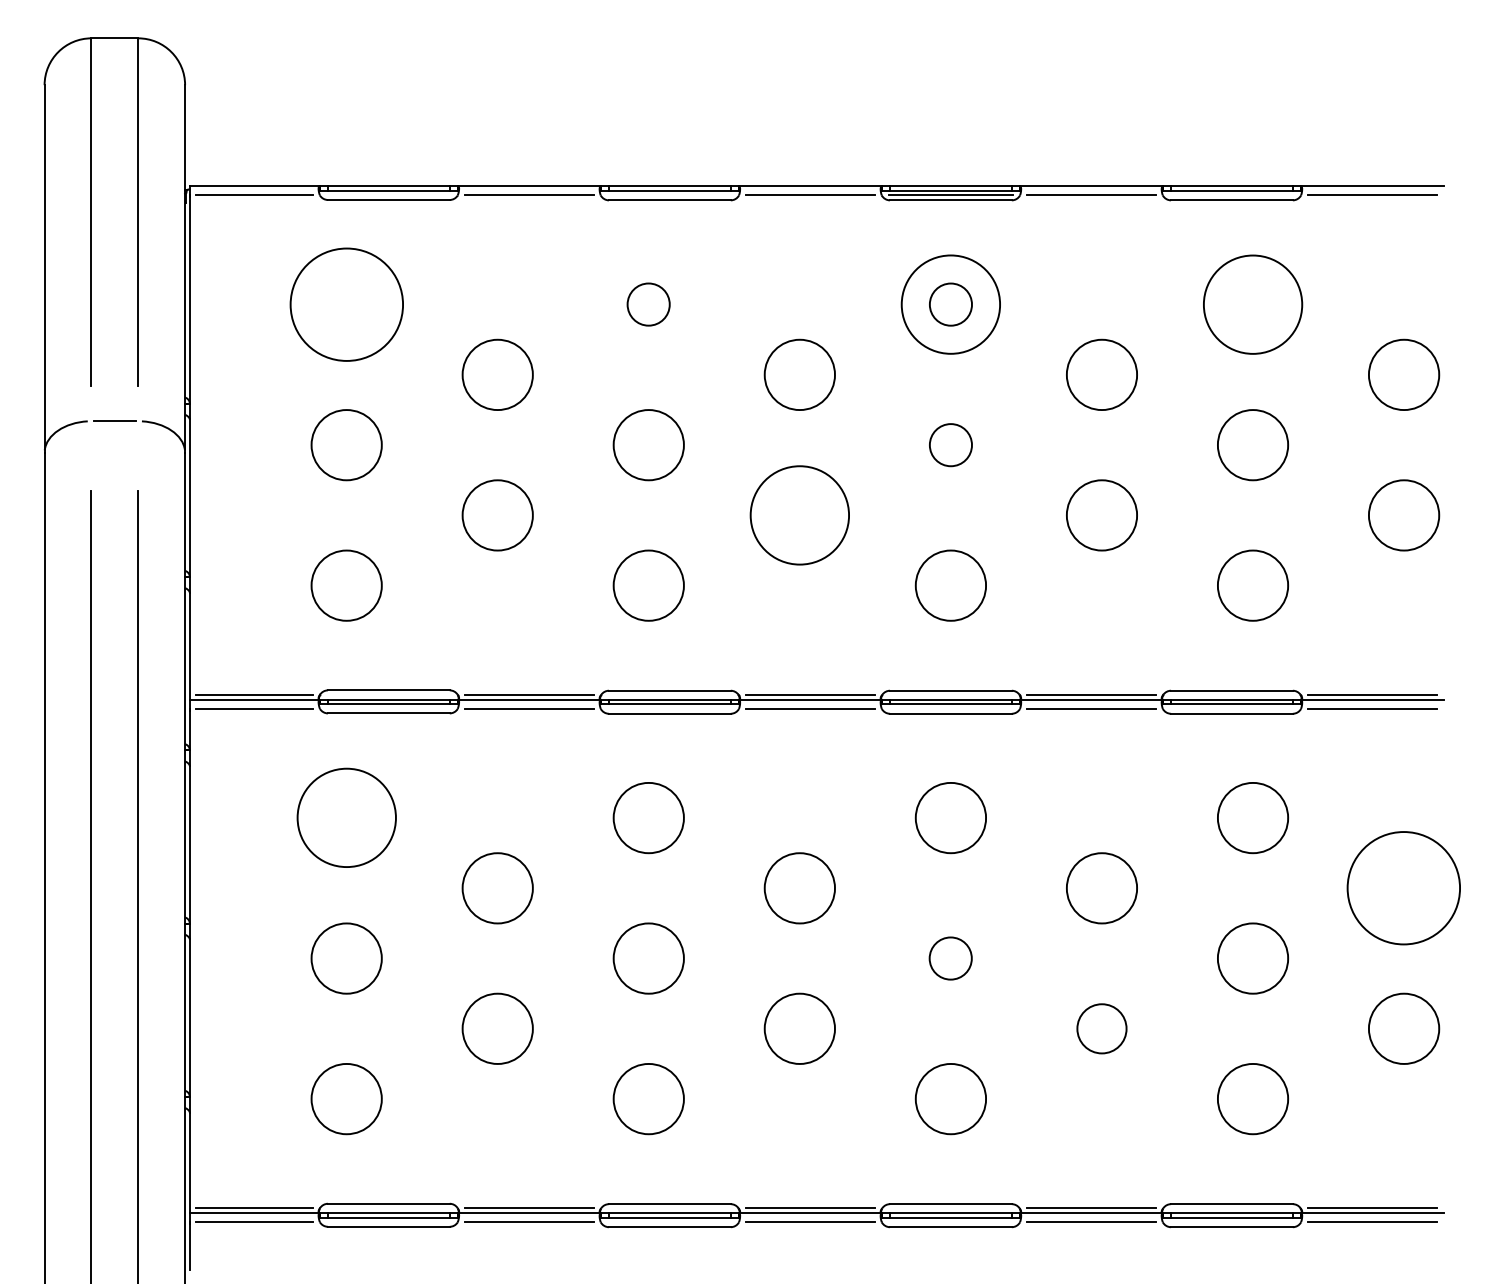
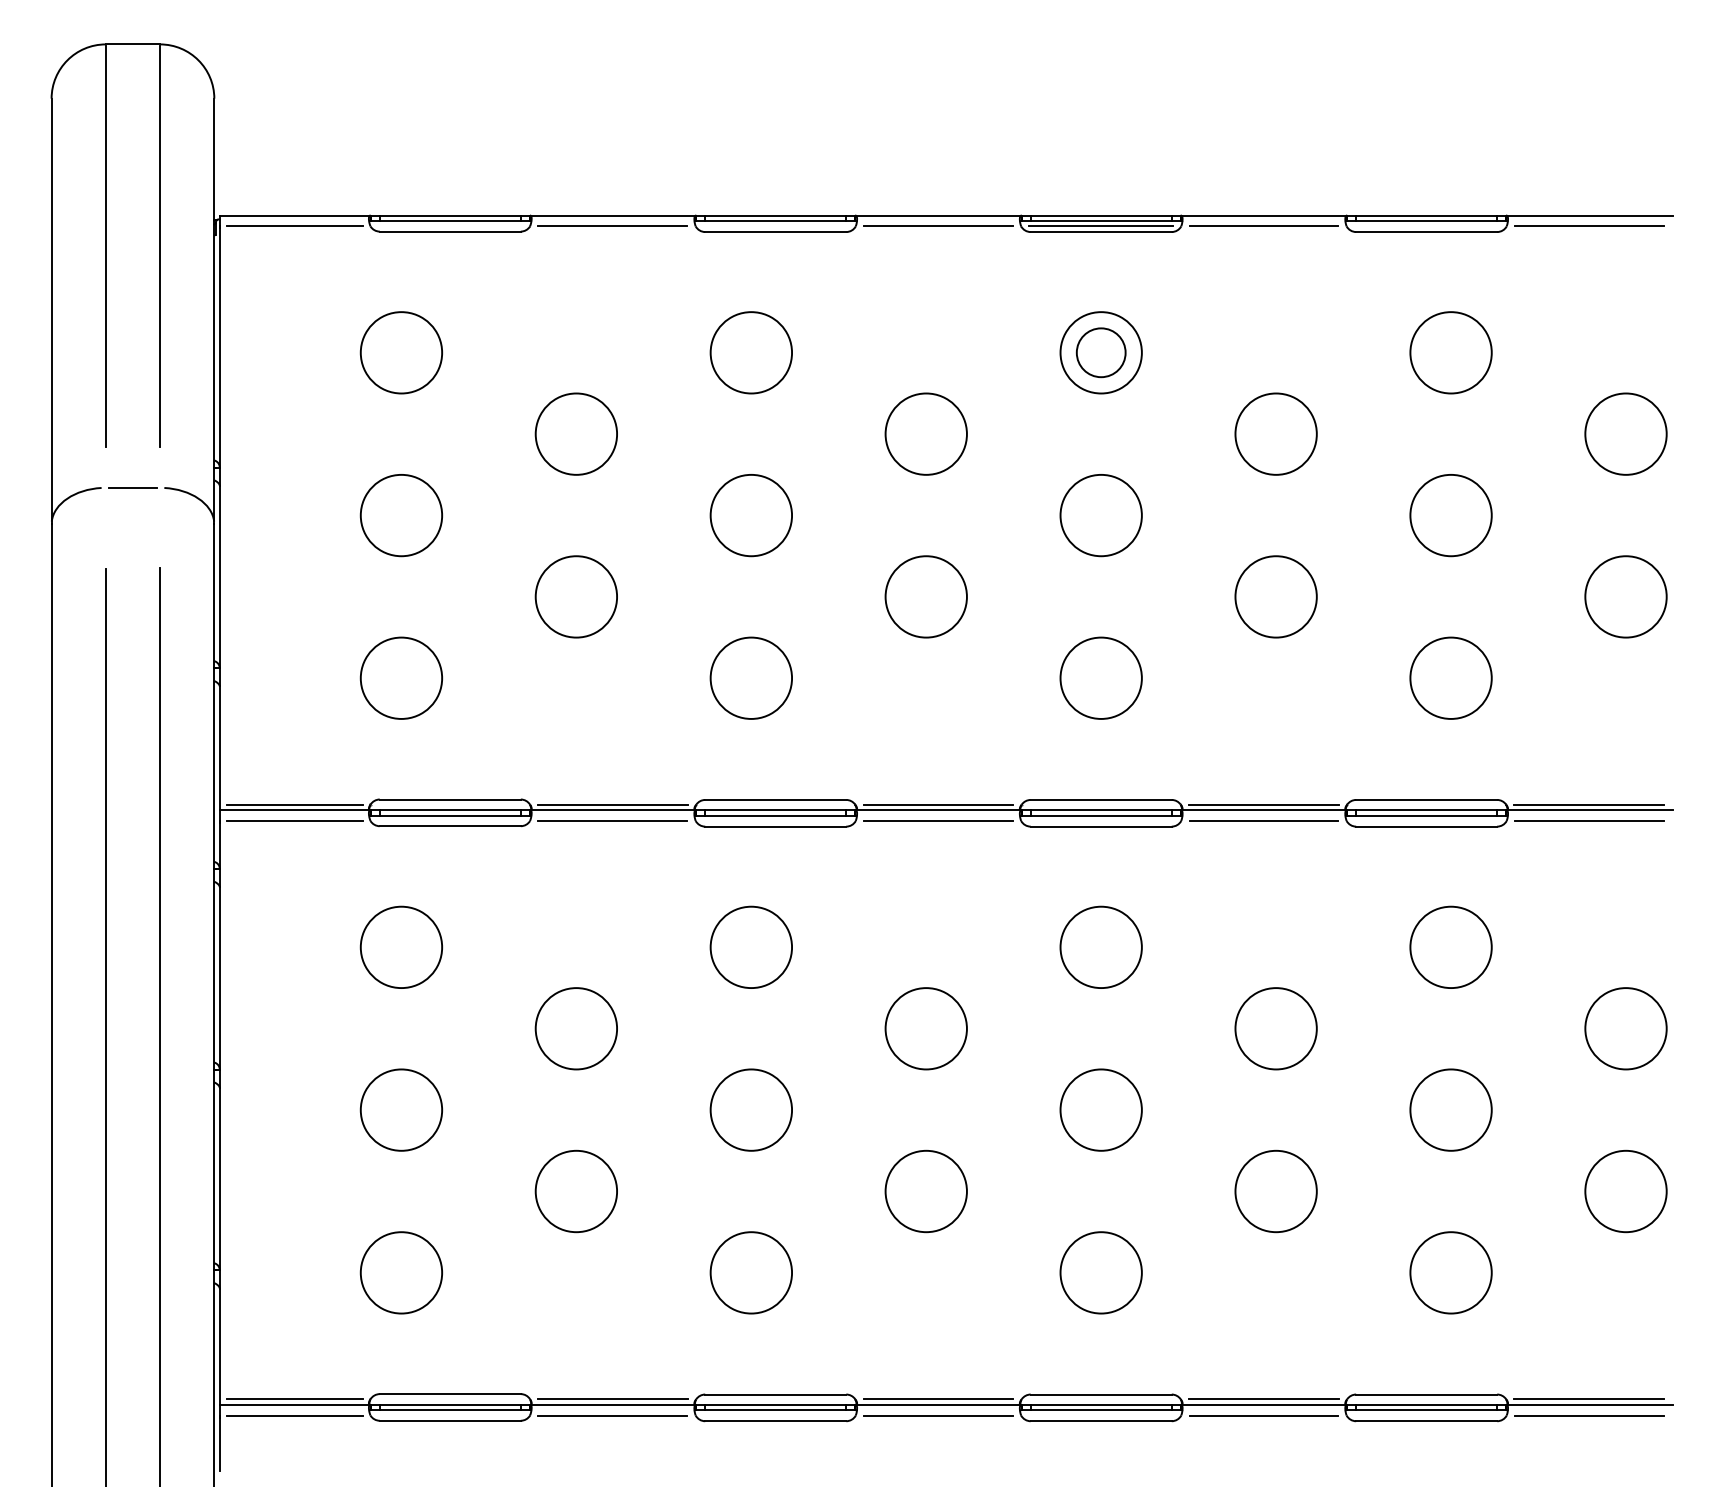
circle: (346, 304) -> (401, 352), size x0.62
circle: (648, 304) -> (750, 352), size x1.67
circle: (950, 304) -> (1100, 352), size x0.71
circle: (1252, 304) -> (1450, 352), size x0.71
circle: (950, 445) -> (1100, 515), size x1.67
circle: (799, 515) -> (925, 597), size x0.71
circle: (346, 818) -> (401, 947), size x0.71
circle: (1404, 888) -> (1626, 1028), size x0.62
circle: (950, 958) -> (1100, 1110), size x1.67
circle: (1101, 1028) -> (1275, 1191), size x1.43

